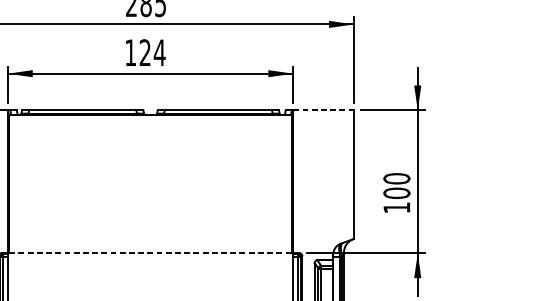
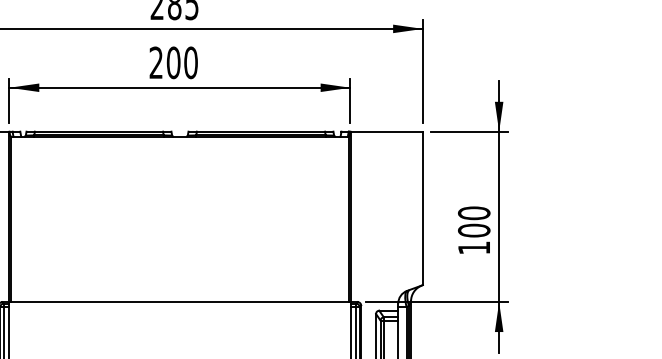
text: (145, 52) -> (173, 62), 124 -> 200
line: (324, 110) -> (387, 131), dashed -> solid
line: (150, 253) -> (179, 302), dashed -> solid

